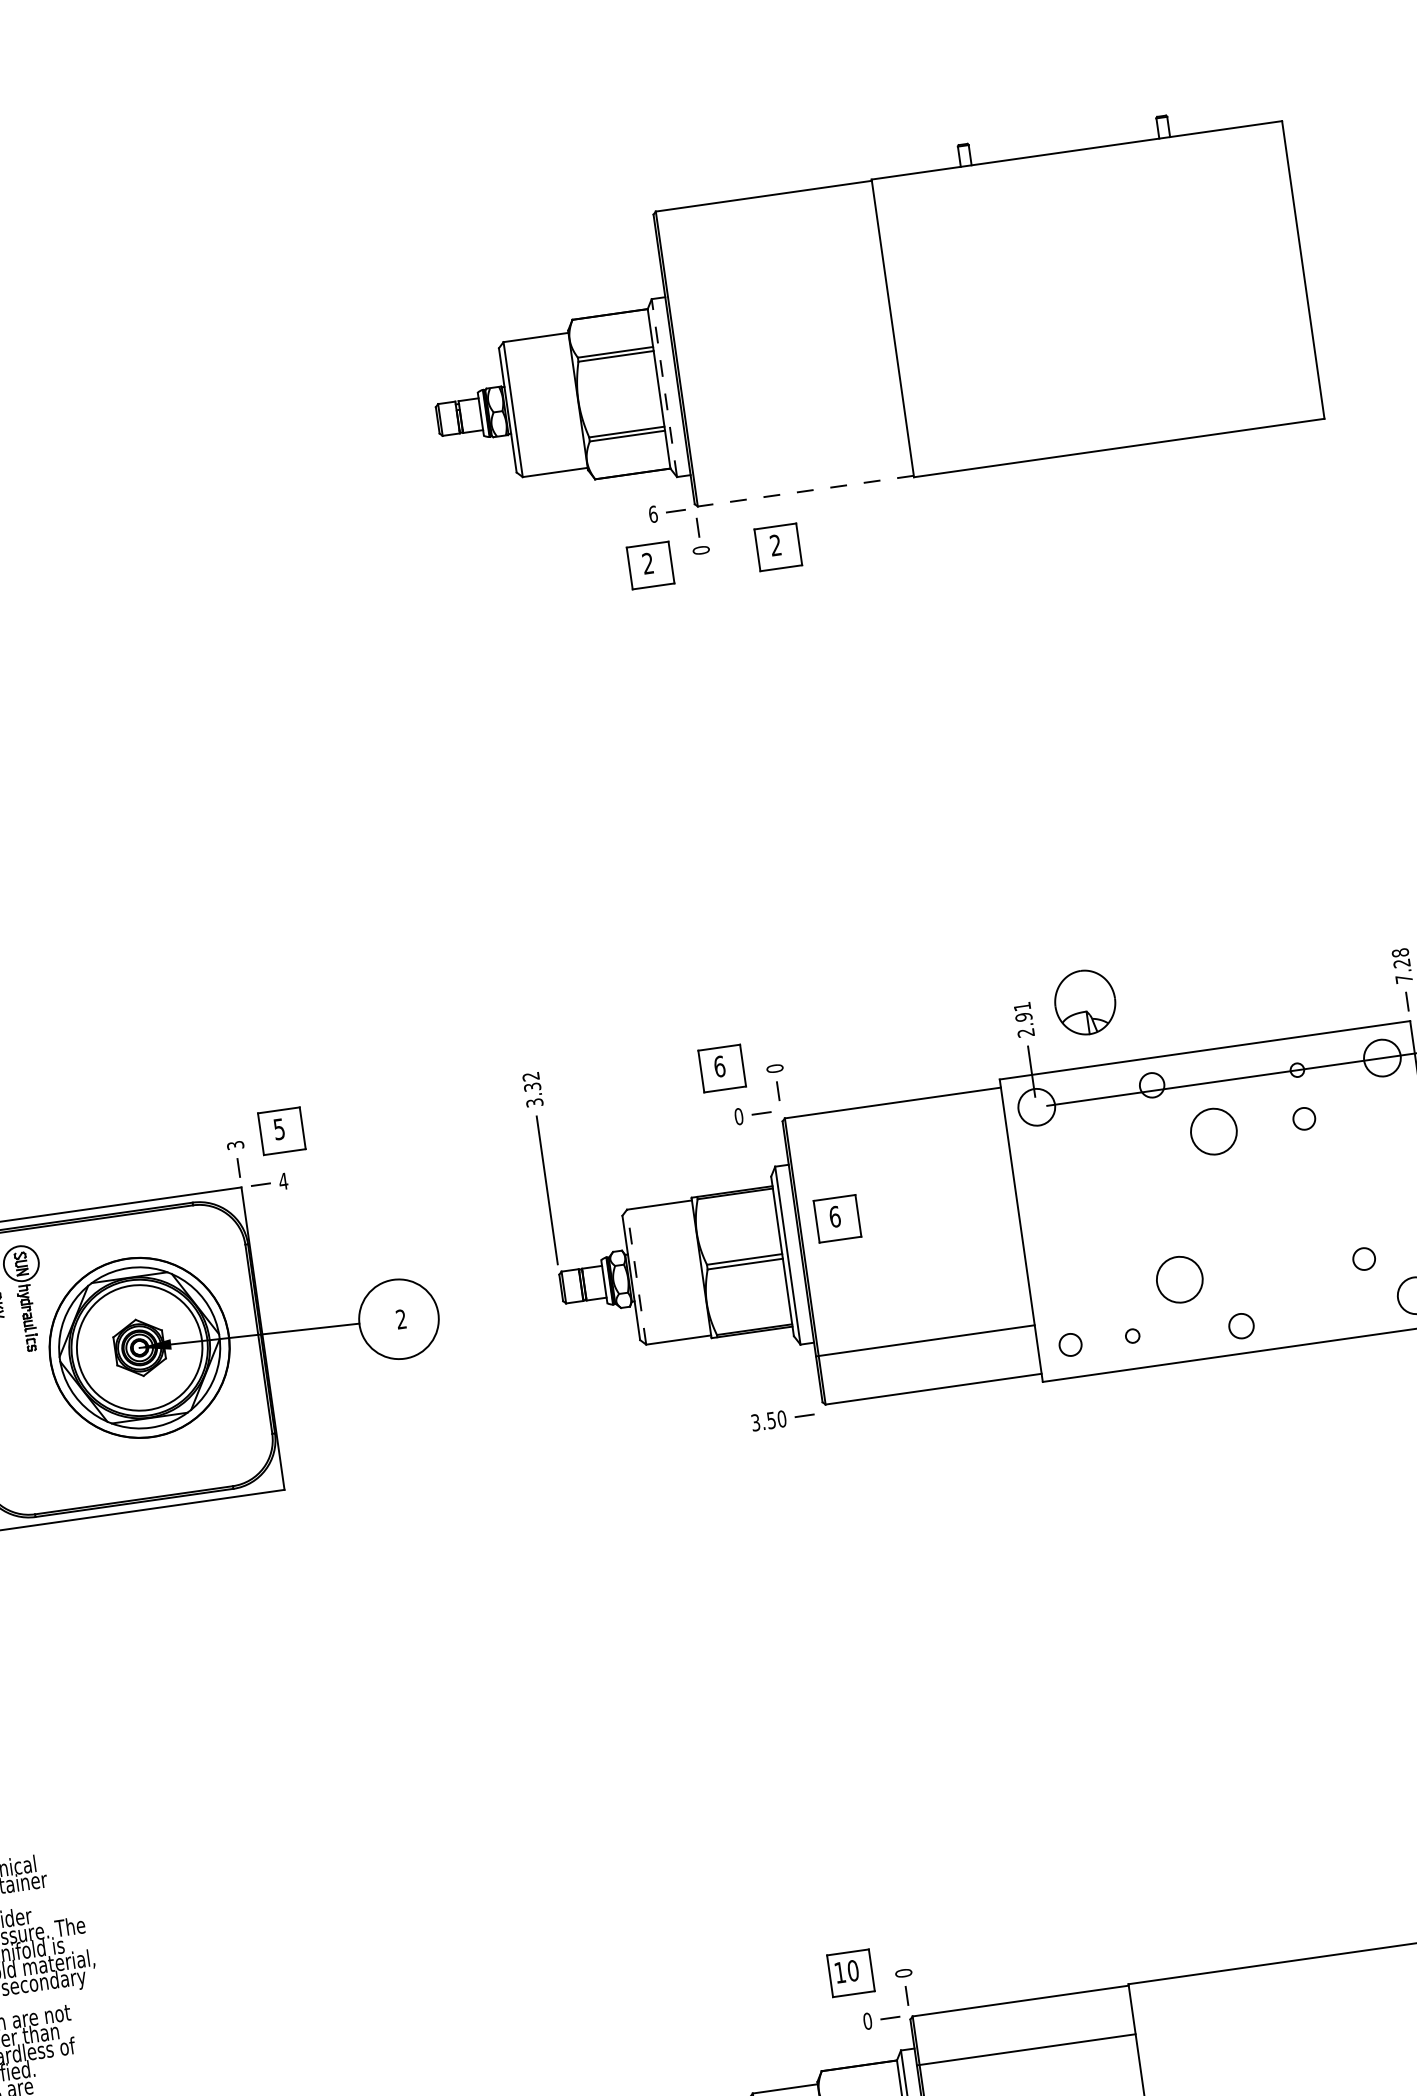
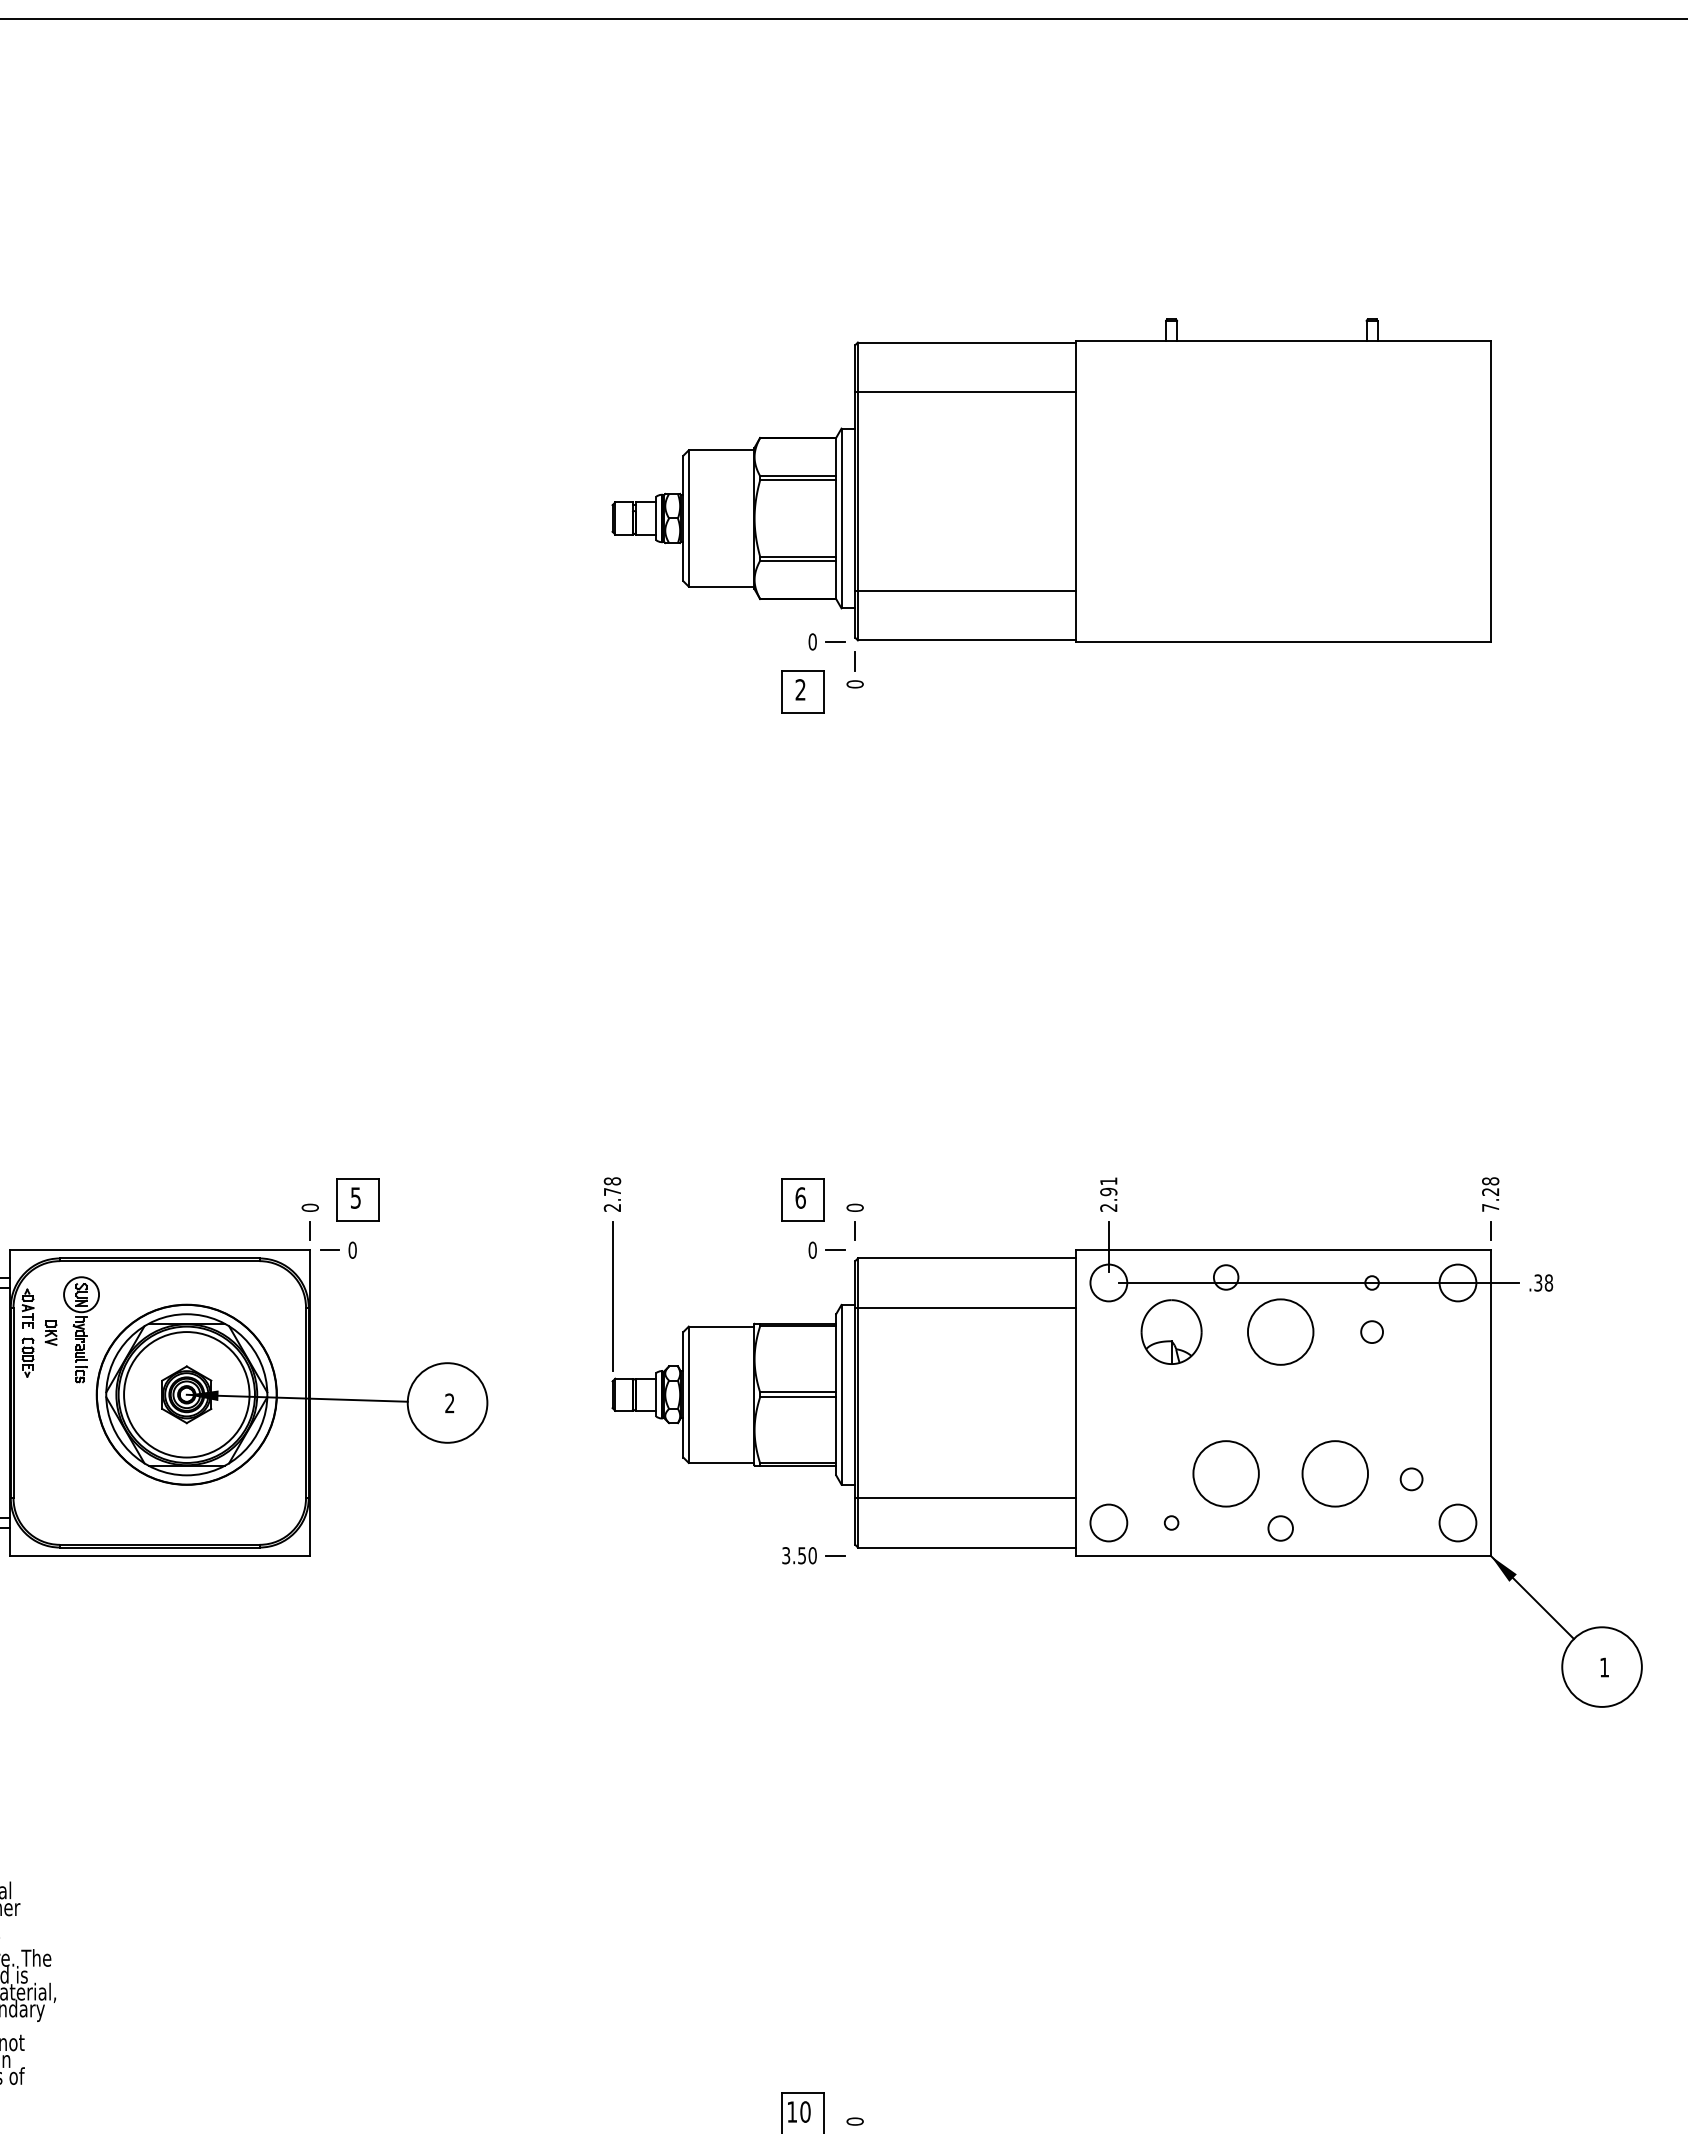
line: (769, 244) -> (965, 391), added
line: (664, 388) -> (841, 518), dashed -> solid
line: (797, 442) -> (965, 591), added
line: (805, 491) -> (966, 640), dashed -> solid
text: (652, 513) -> (812, 641), 6 -> 0
part: (777, 546) -> (931, 691), removed
part: (1085, 1001) -> (1171, 1331), moved
text: (532, 1089) -> (612, 1194), 3.32 -> 2.78
circle: (1213, 1131) -> (1280, 1331), size x1.43
text: (234, 1145) -> (309, 1207), 3 -> 0
line: (898, 1151) -> (965, 1307), added
text: (283, 1180) -> (352, 1249), 4 -> 0
part: (837, 1218) -> (895, 1364), removed
circle: (1287, 1264) -> (1334, 1473), added
line: (636, 1276) -> (688, 1394), dashed -> solid
circle: (1179, 1279) -> (1225, 1473), size x1.43
circle: (1070, 1344) -> (1108, 1522), size x1.67

